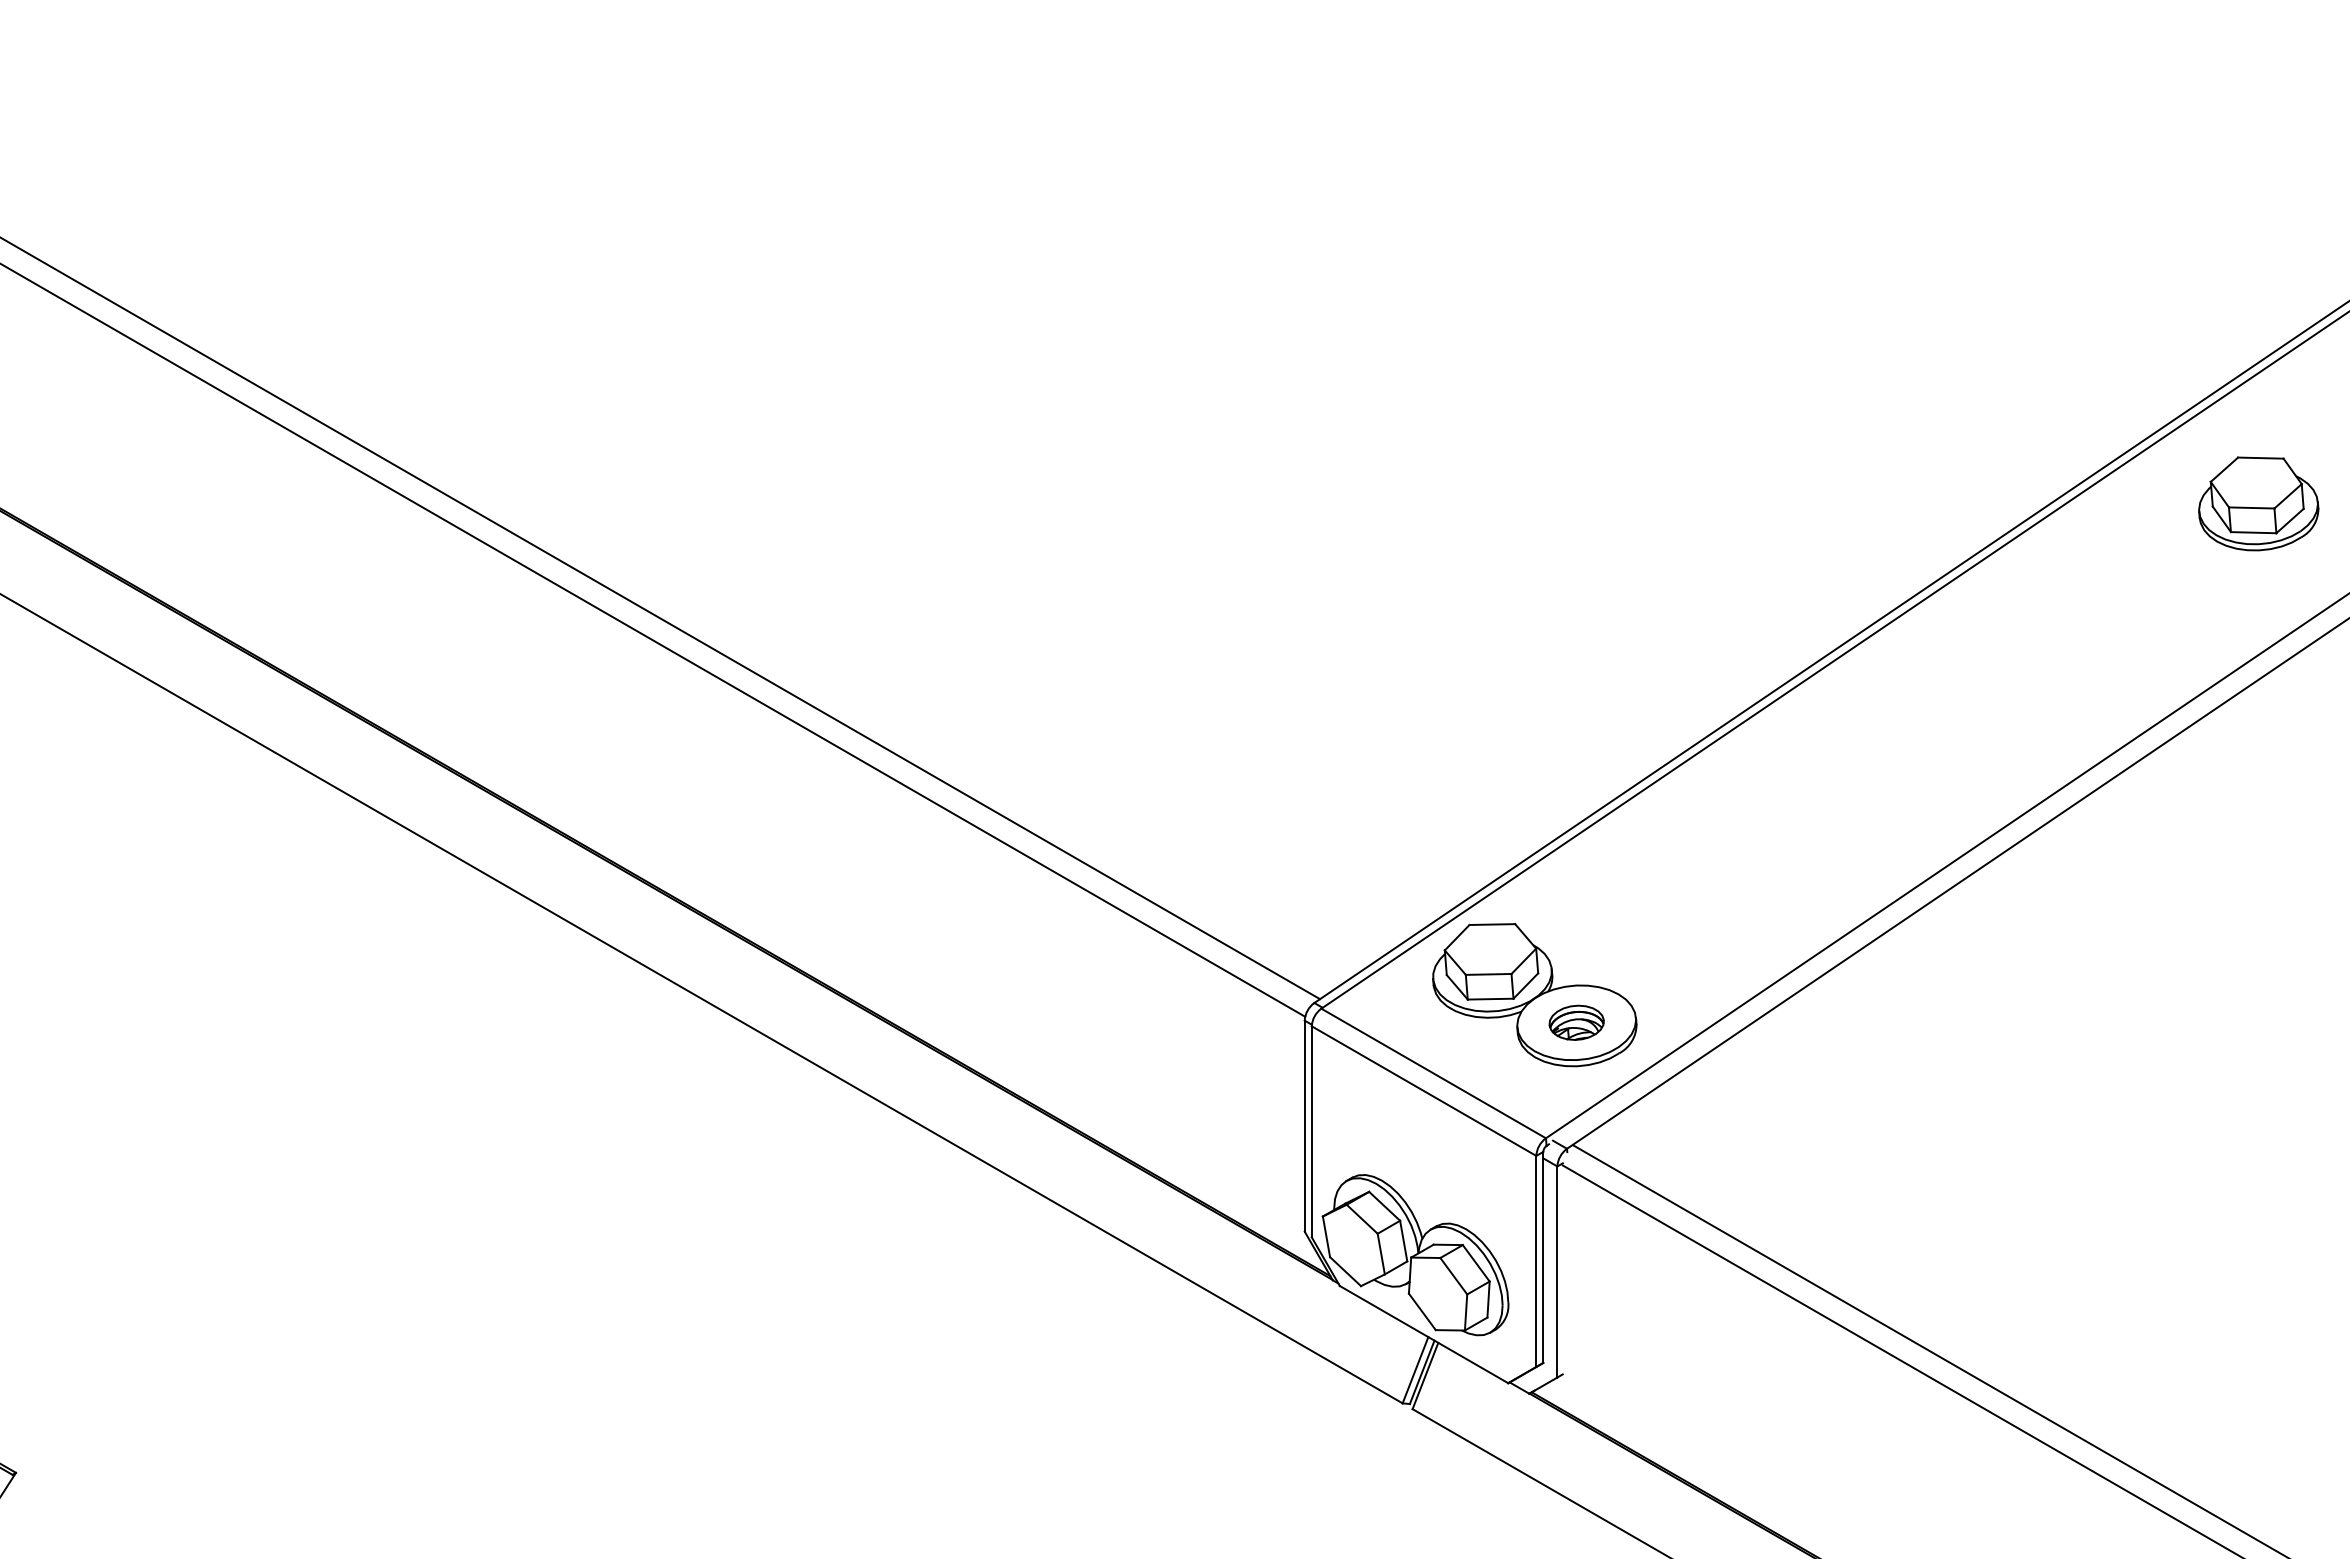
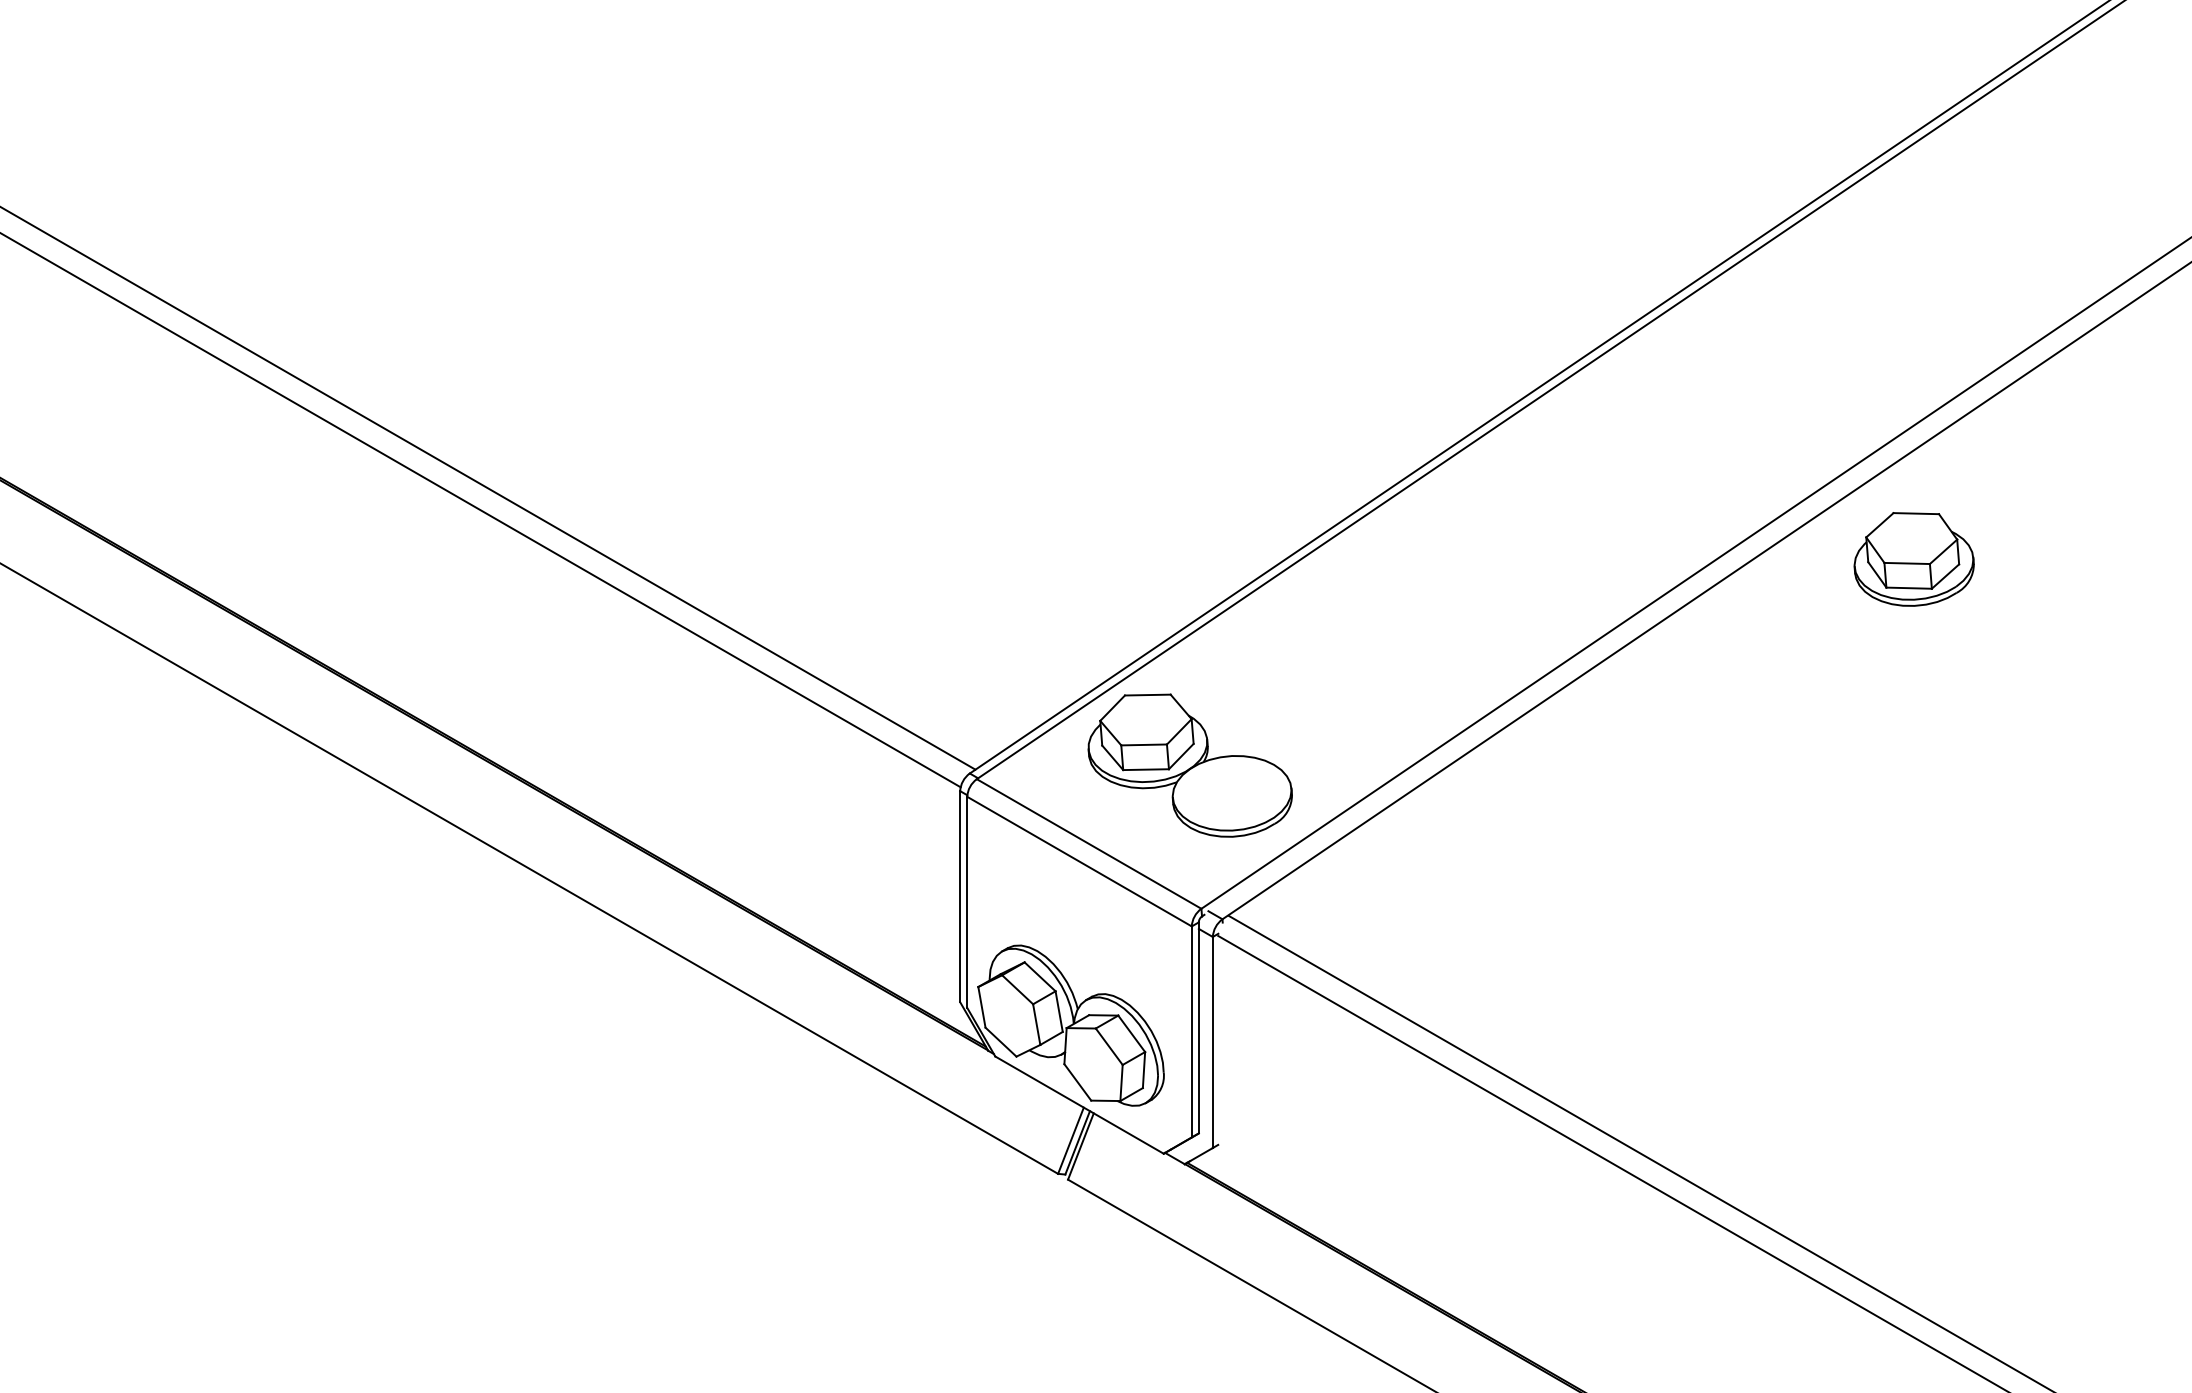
part: (2258, 503) -> (1913, 559), moved
part: (1576, 1022) -> (1231, 793), removed

